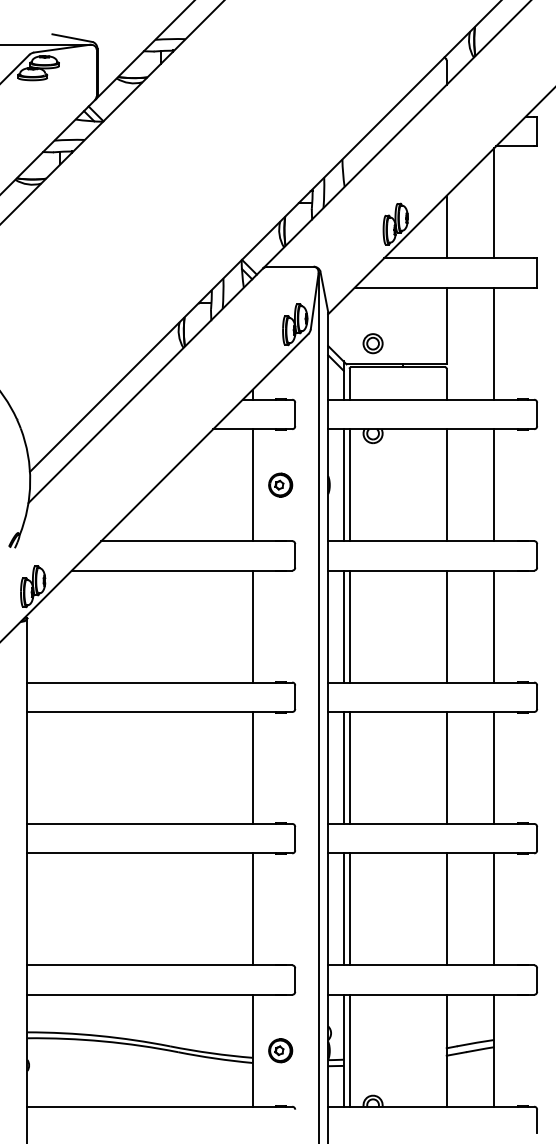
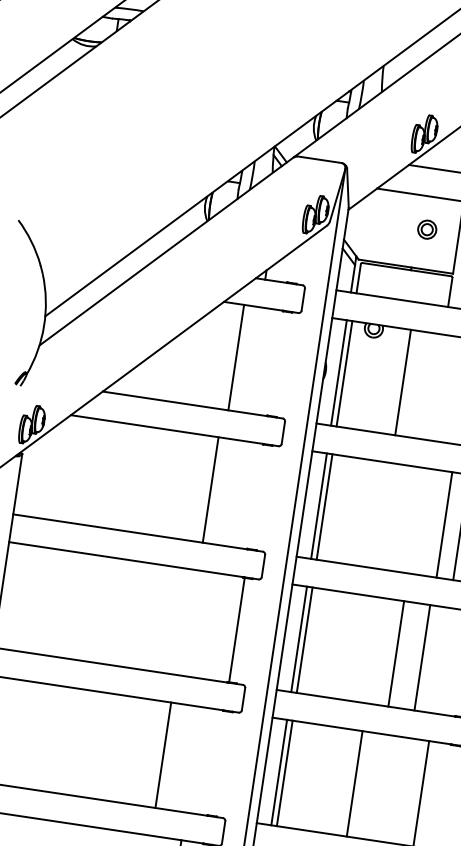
part: (372, 343) -> (426, 229), moved
part: (280, 484) -> (279, 363), removed
line: (252, 485) -> (236, 357), moved
line: (446, 485) -> (402, 382), moved
line: (252, 626) -> (210, 489), moved
line: (446, 626) -> (444, 524), moved
line: (252, 767) -> (236, 629), moved
line: (494, 767) -> (422, 657), moved
line: (252, 909) -> (163, 755), moved
line: (446, 909) -> (354, 783), moved

